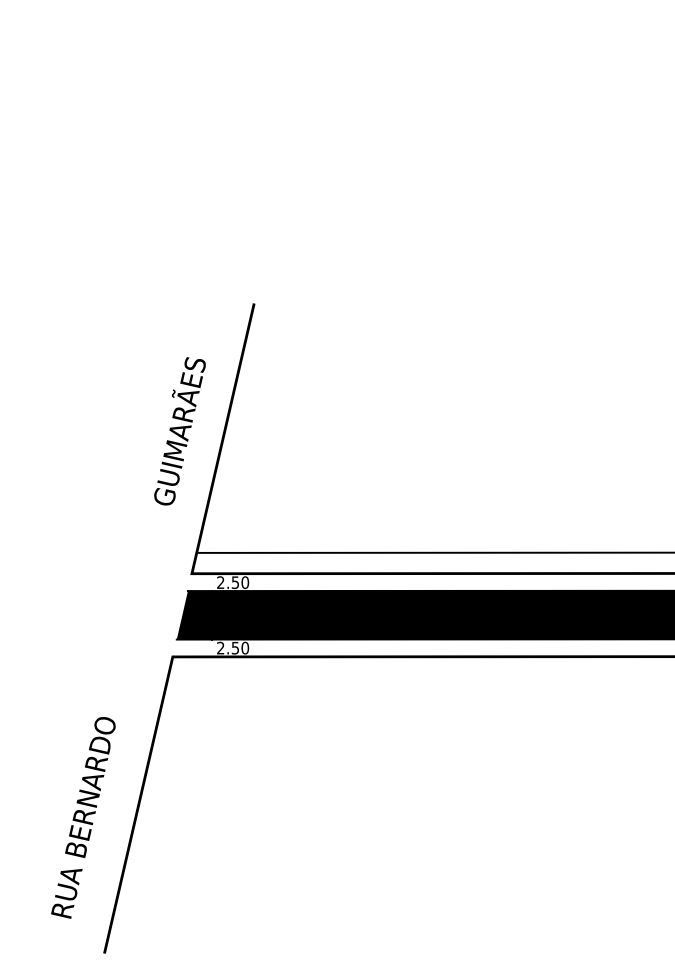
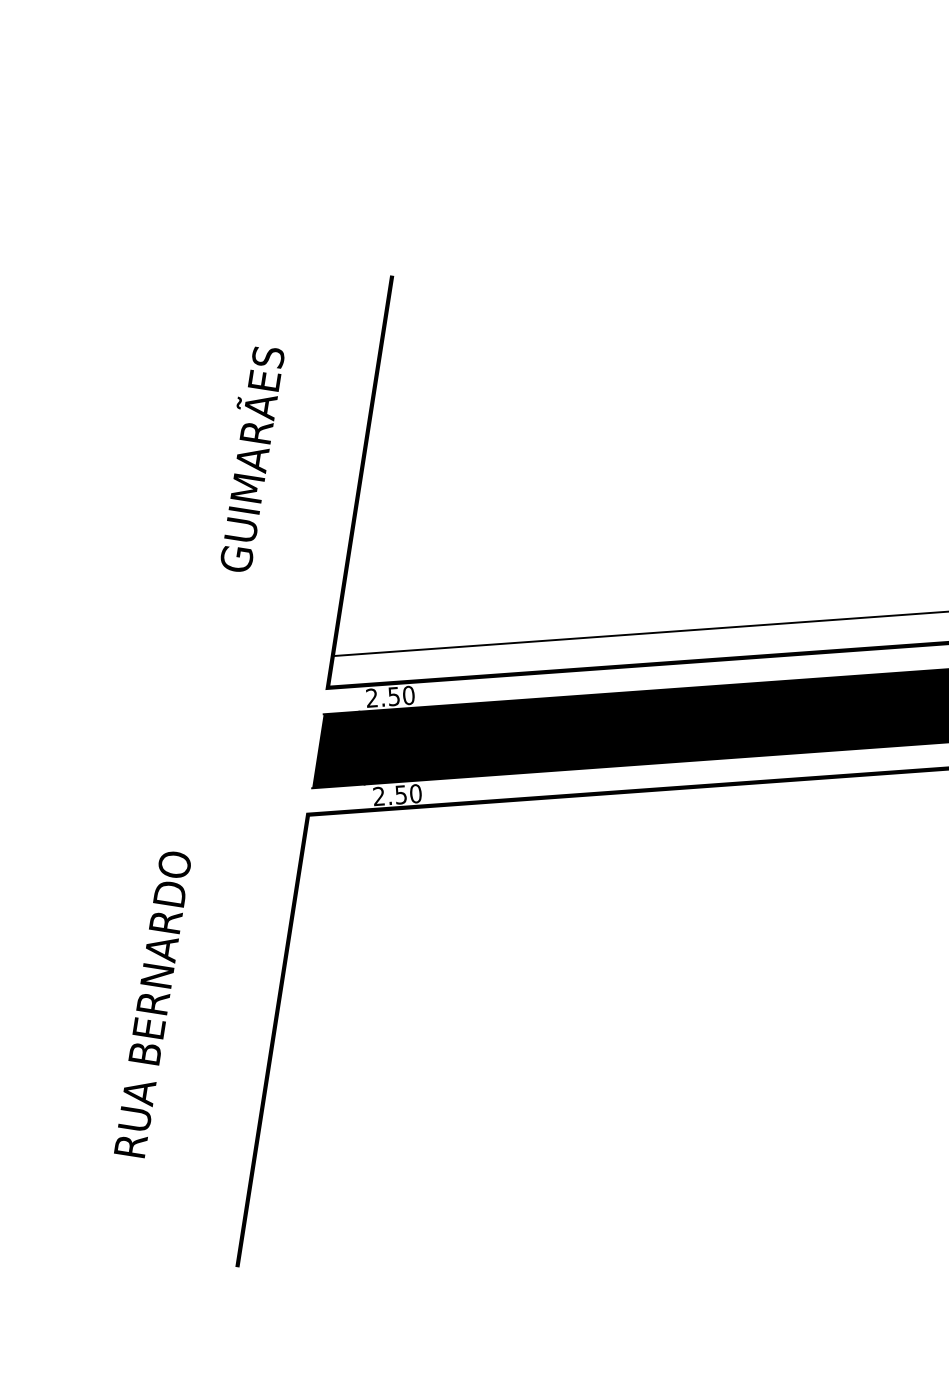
text: (179, 431) -> (251, 459), moved
text: (83, 817) -> (152, 1004), moved

